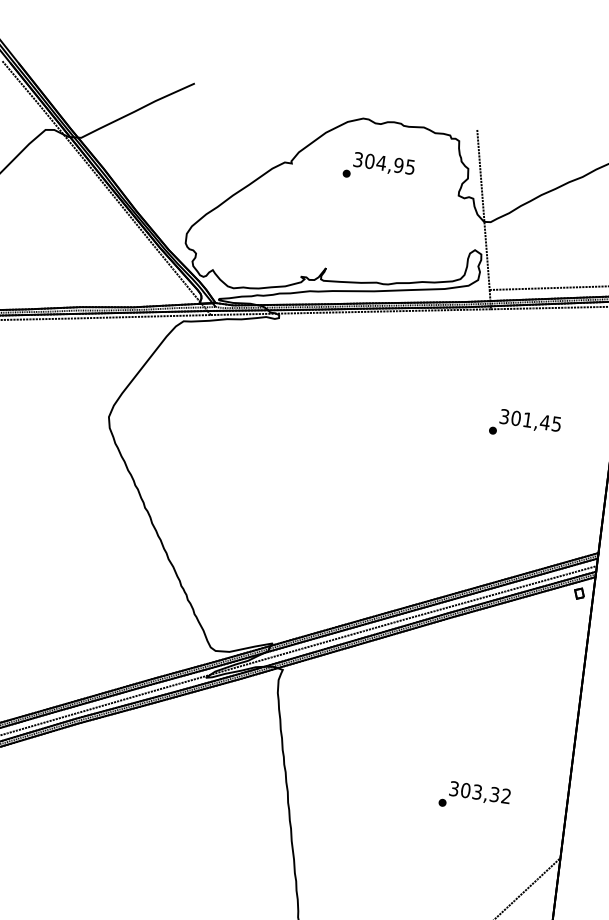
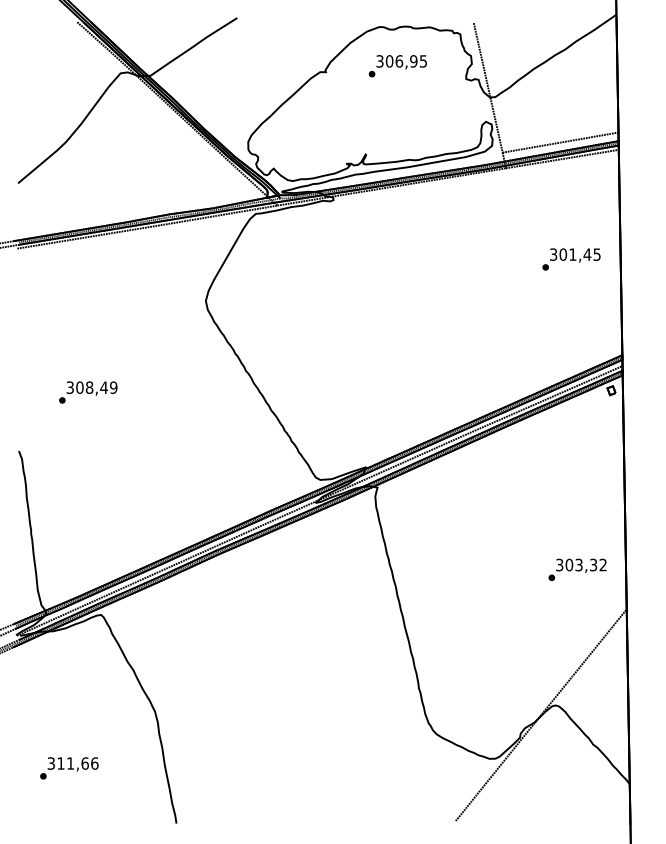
text: (381, 163) -> (399, 61), 304,95 -> 306,95
text: (525, 425) -> (571, 259), moved
text: (474, 797) -> (577, 569), moved

